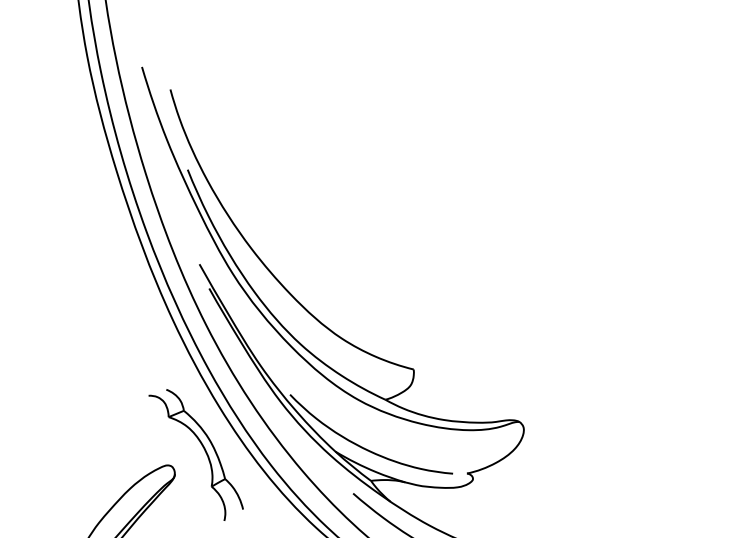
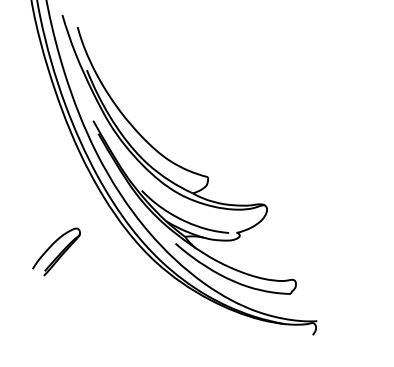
part: (196, 454) -> (91, 222), removed

